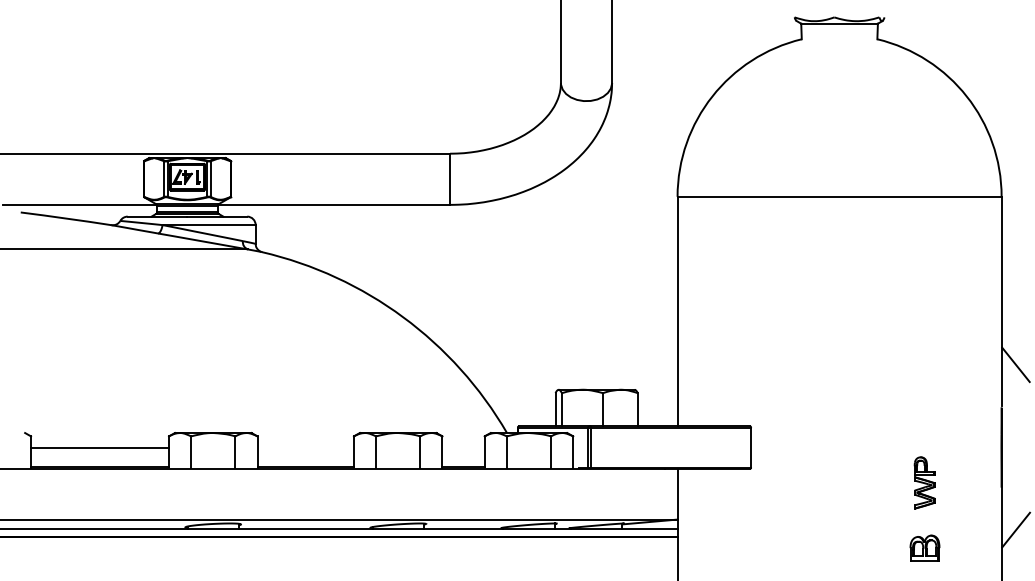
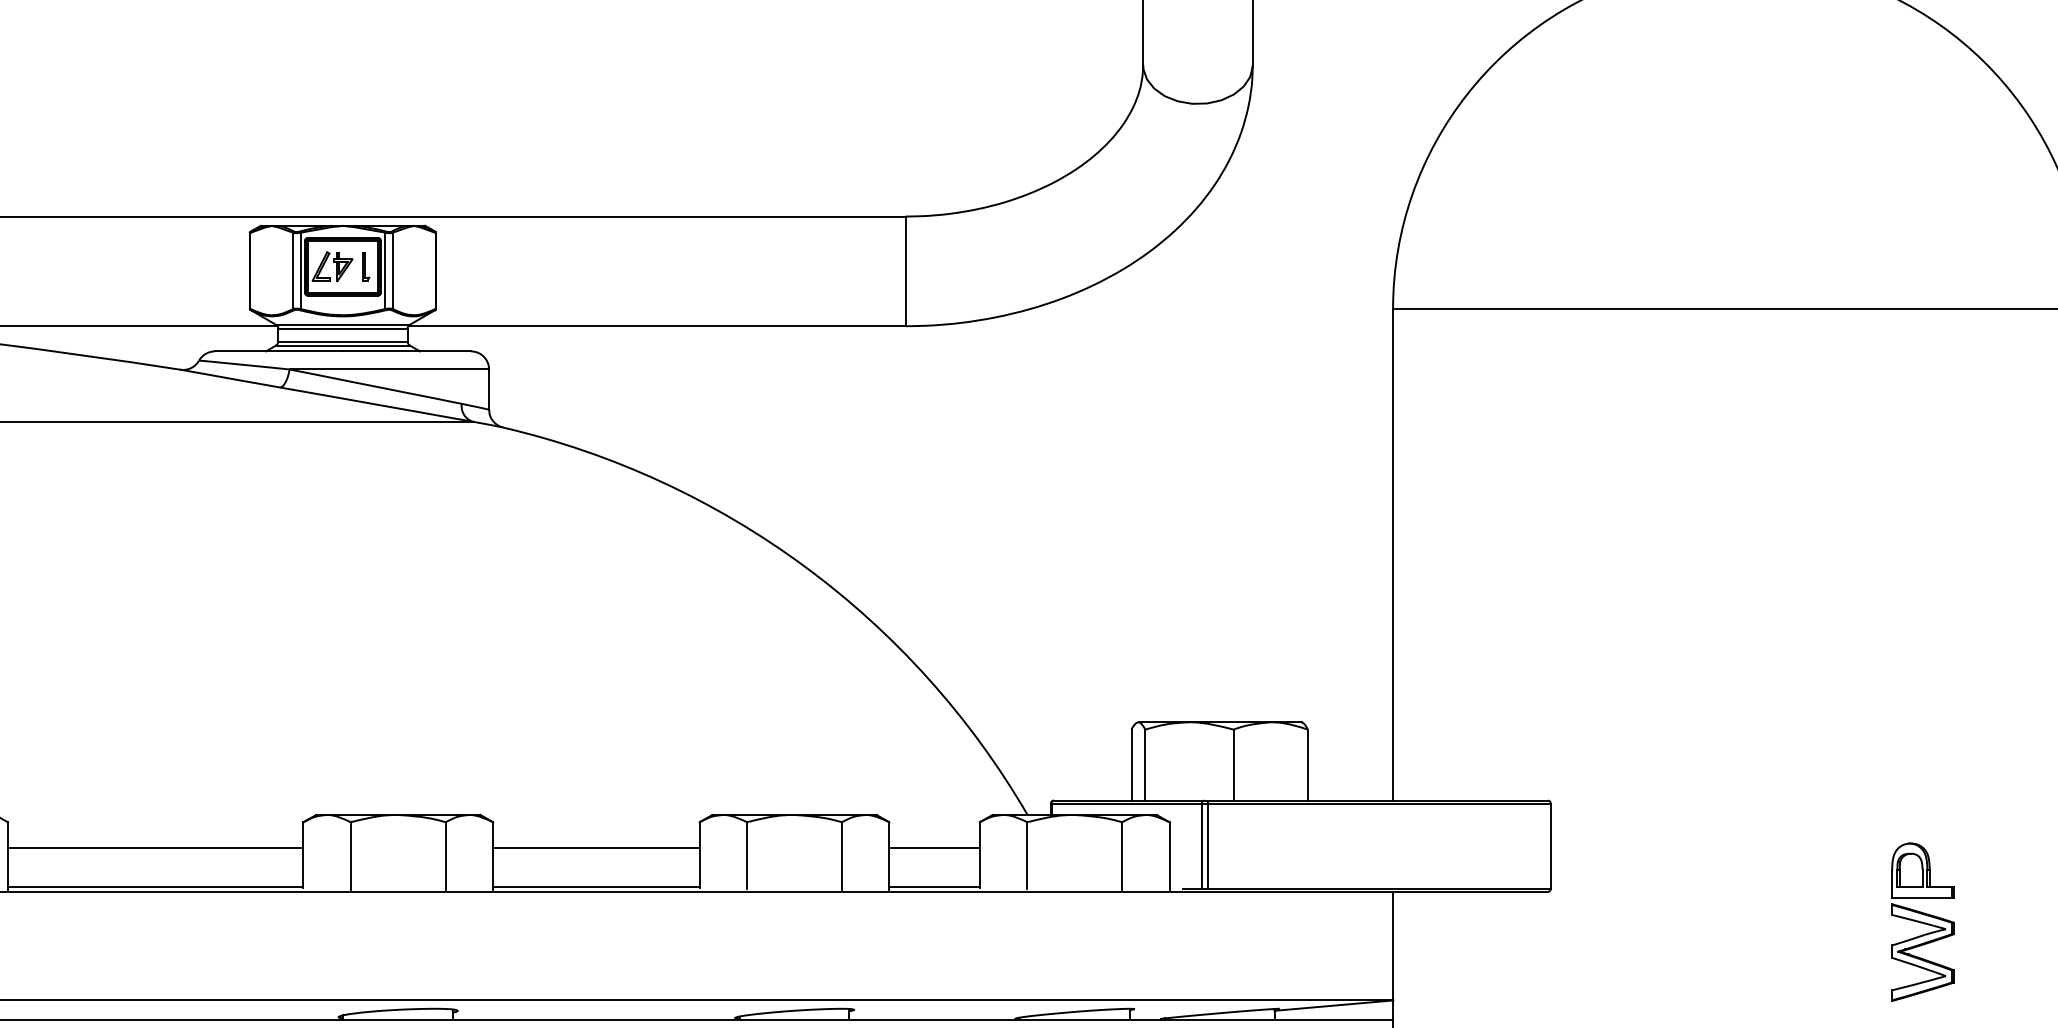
line: (305, 448) -> (595, 848), added
line: (463, 448) -> (934, 848), added
part: (924, 482) -> (1922, 921), size x1.43

